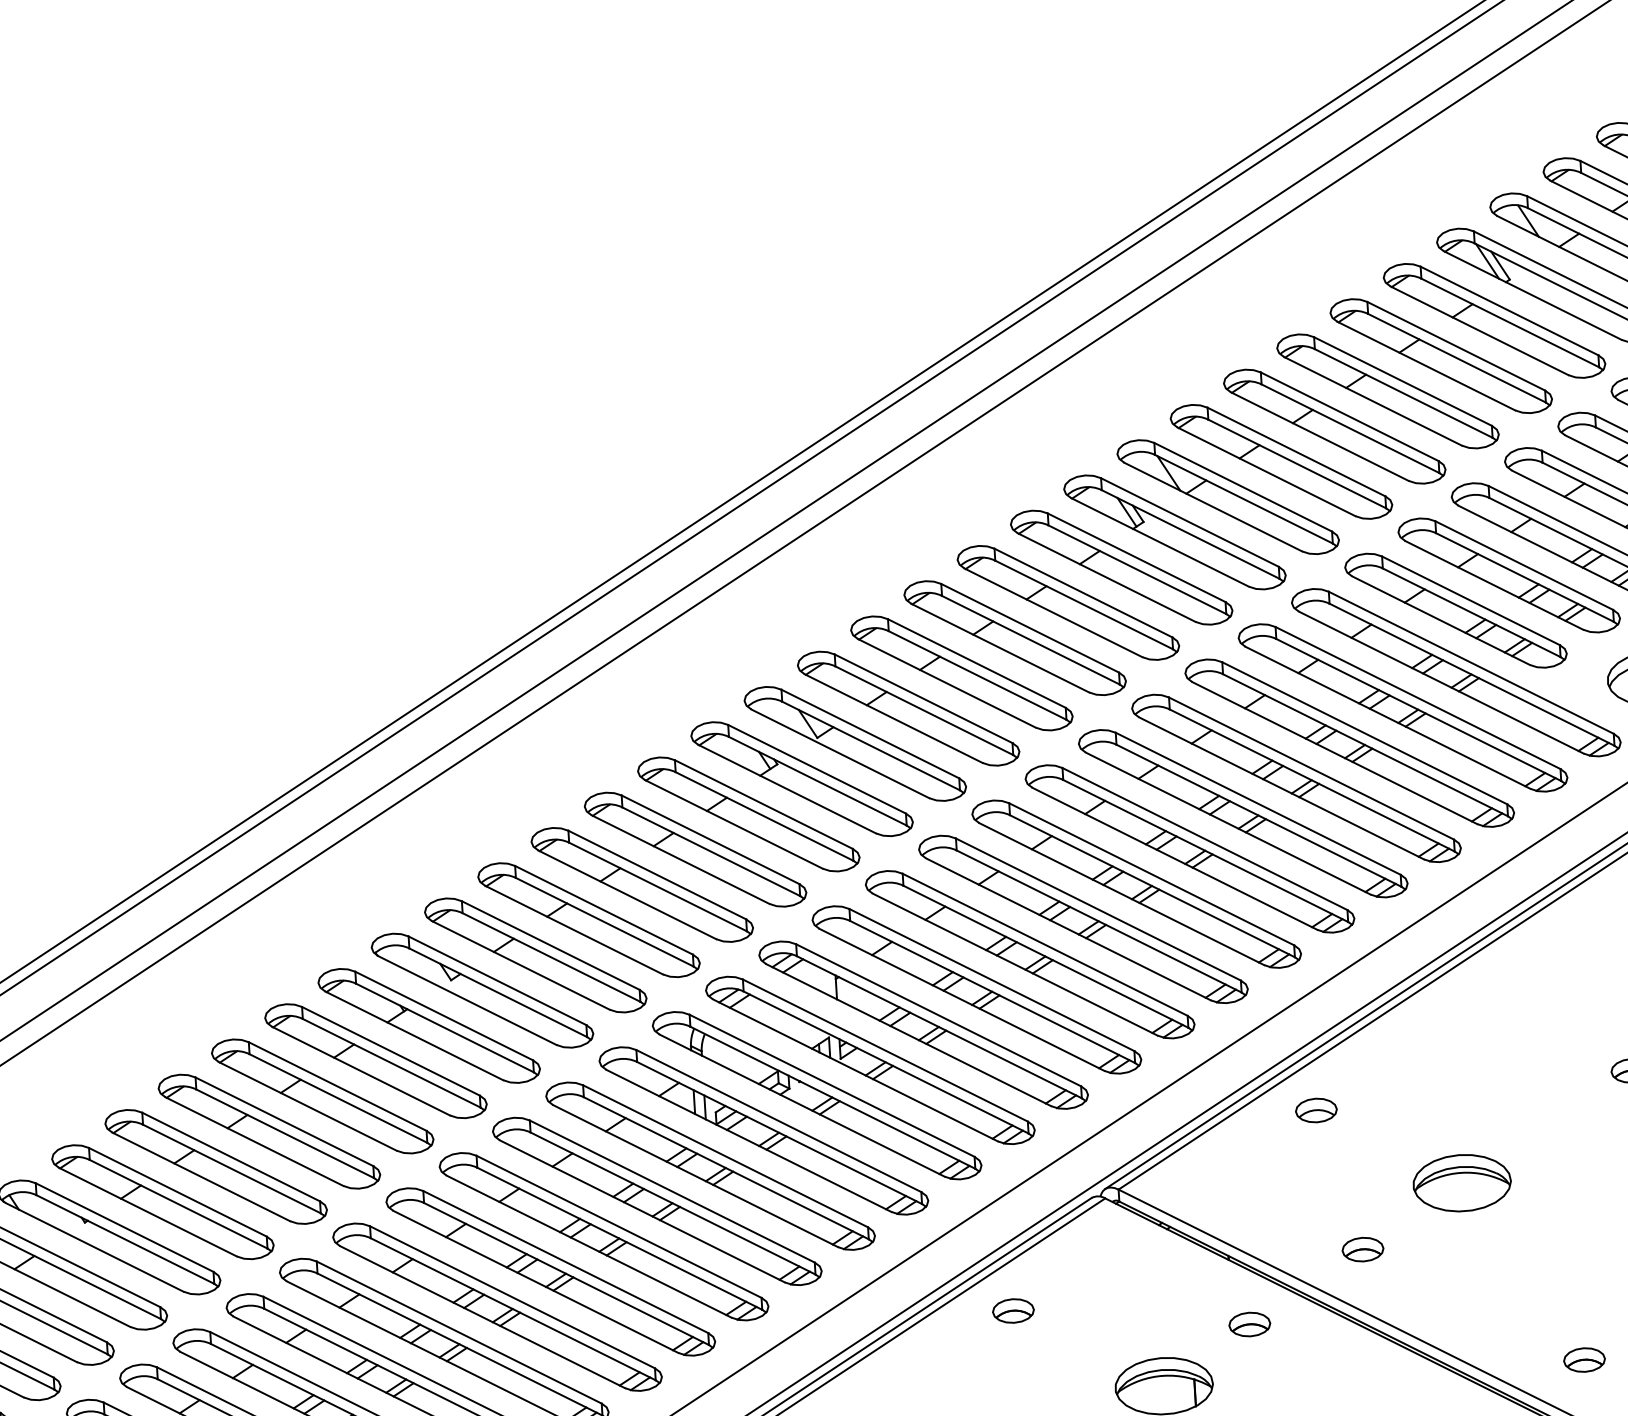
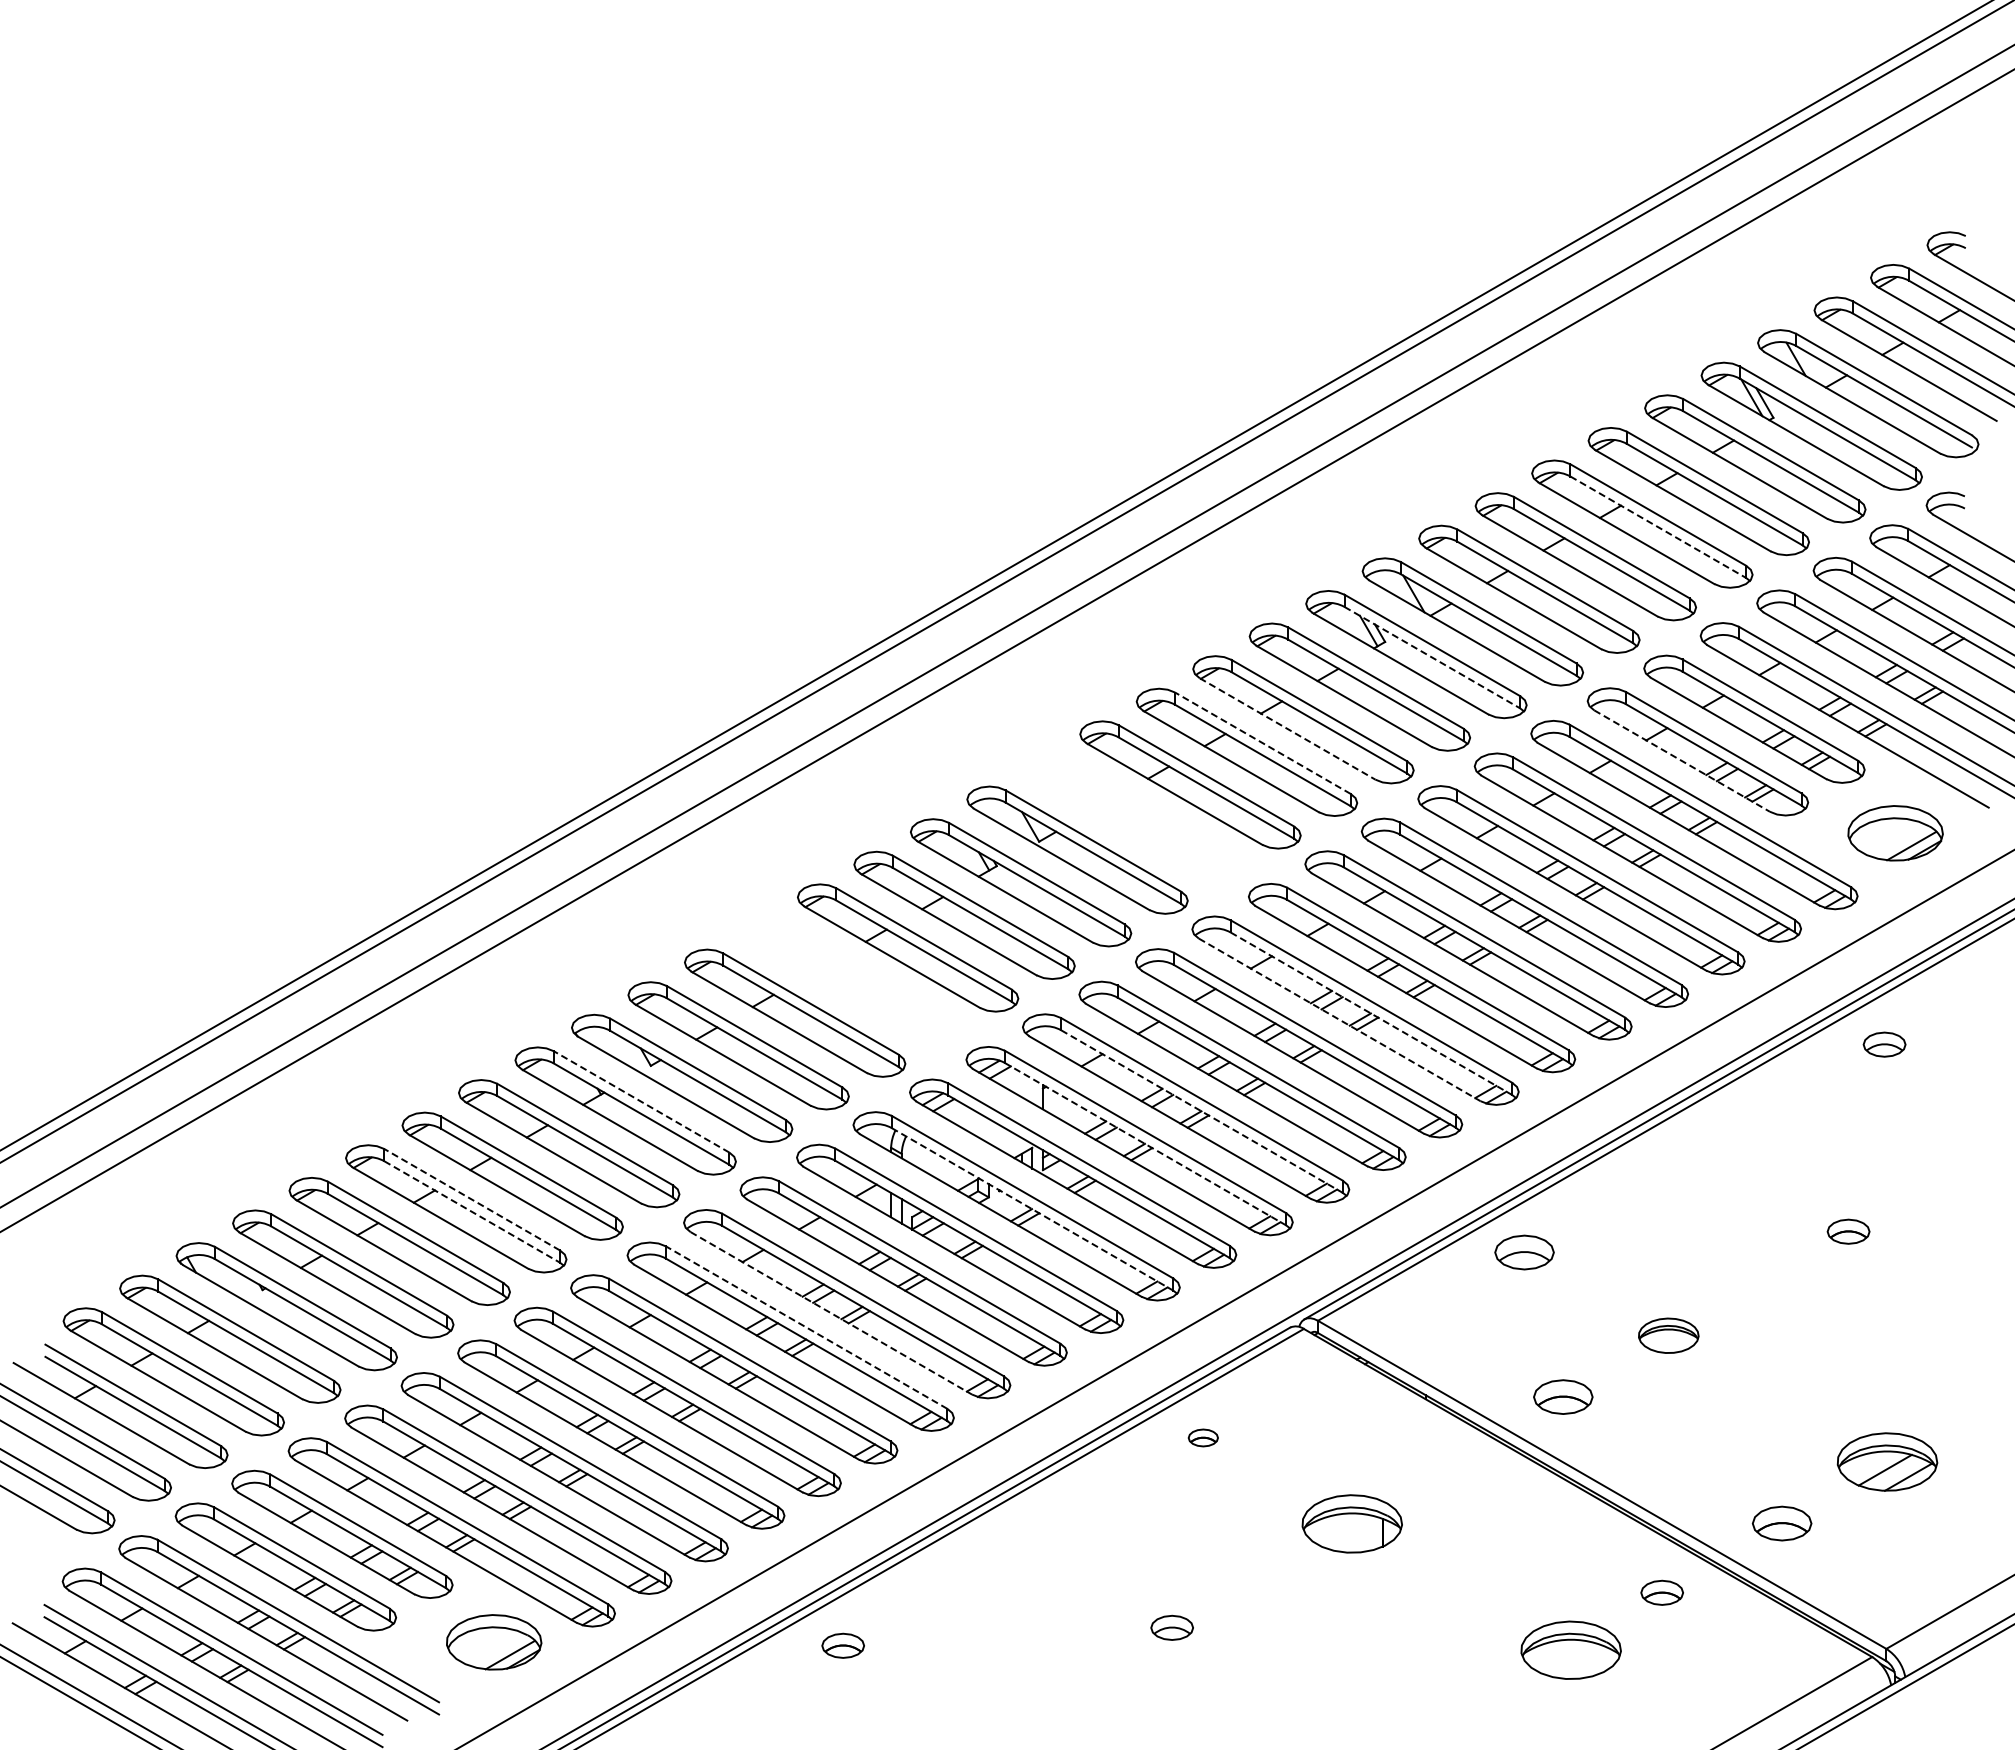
line: (1404, 393) -> (1658, 527), solid -> dashed
line: (1190, 534) -> (1432, 657), solid -> dashed
line: (1054, 613) -> (1288, 729), solid -> dashed
line: (1441, 621) -> (1682, 761), solid -> dashed
line: (1029, 627) -> (1262, 742), solid -> dashed
part: (909, 708) -> (1134, 817), removed
part: (642, 884) -> (851, 980), removed
line: (1152, 885) -> (1371, 1013), solid -> dashed
line: (1121, 893) -> (1339, 1019), solid -> dashed
line: (992, 991) -> (1201, 1111), solid -> dashed
line: (444, 1015) -> (641, 1101), solid -> dashed
line: (939, 1027) -> (1145, 1144), solid -> dashed
line: (832, 1097) -> (1032, 1209), solid -> dashed
part: (1316, 1110) -> (1524, 1252), size x1.4
line: (283, 1121) -> (471, 1199), solid -> dashed
line: (285, 1134) -> (472, 1212), solid -> dashed
part: (1462, 1183) -> (1668, 1335), size x0.6
line: (642, 1211) -> (831, 1313), solid -> dashed
line: (618, 1226) -> (806, 1327), solid -> dashed
part: (1363, 1249) -> (1563, 1397), size x1.4
part: (1013, 1310) -> (1203, 1437), size x0.7
part: (1249, 1324) -> (1443, 1466), removed
part: (1584, 1359) -> (1782, 1523), size x1.4

